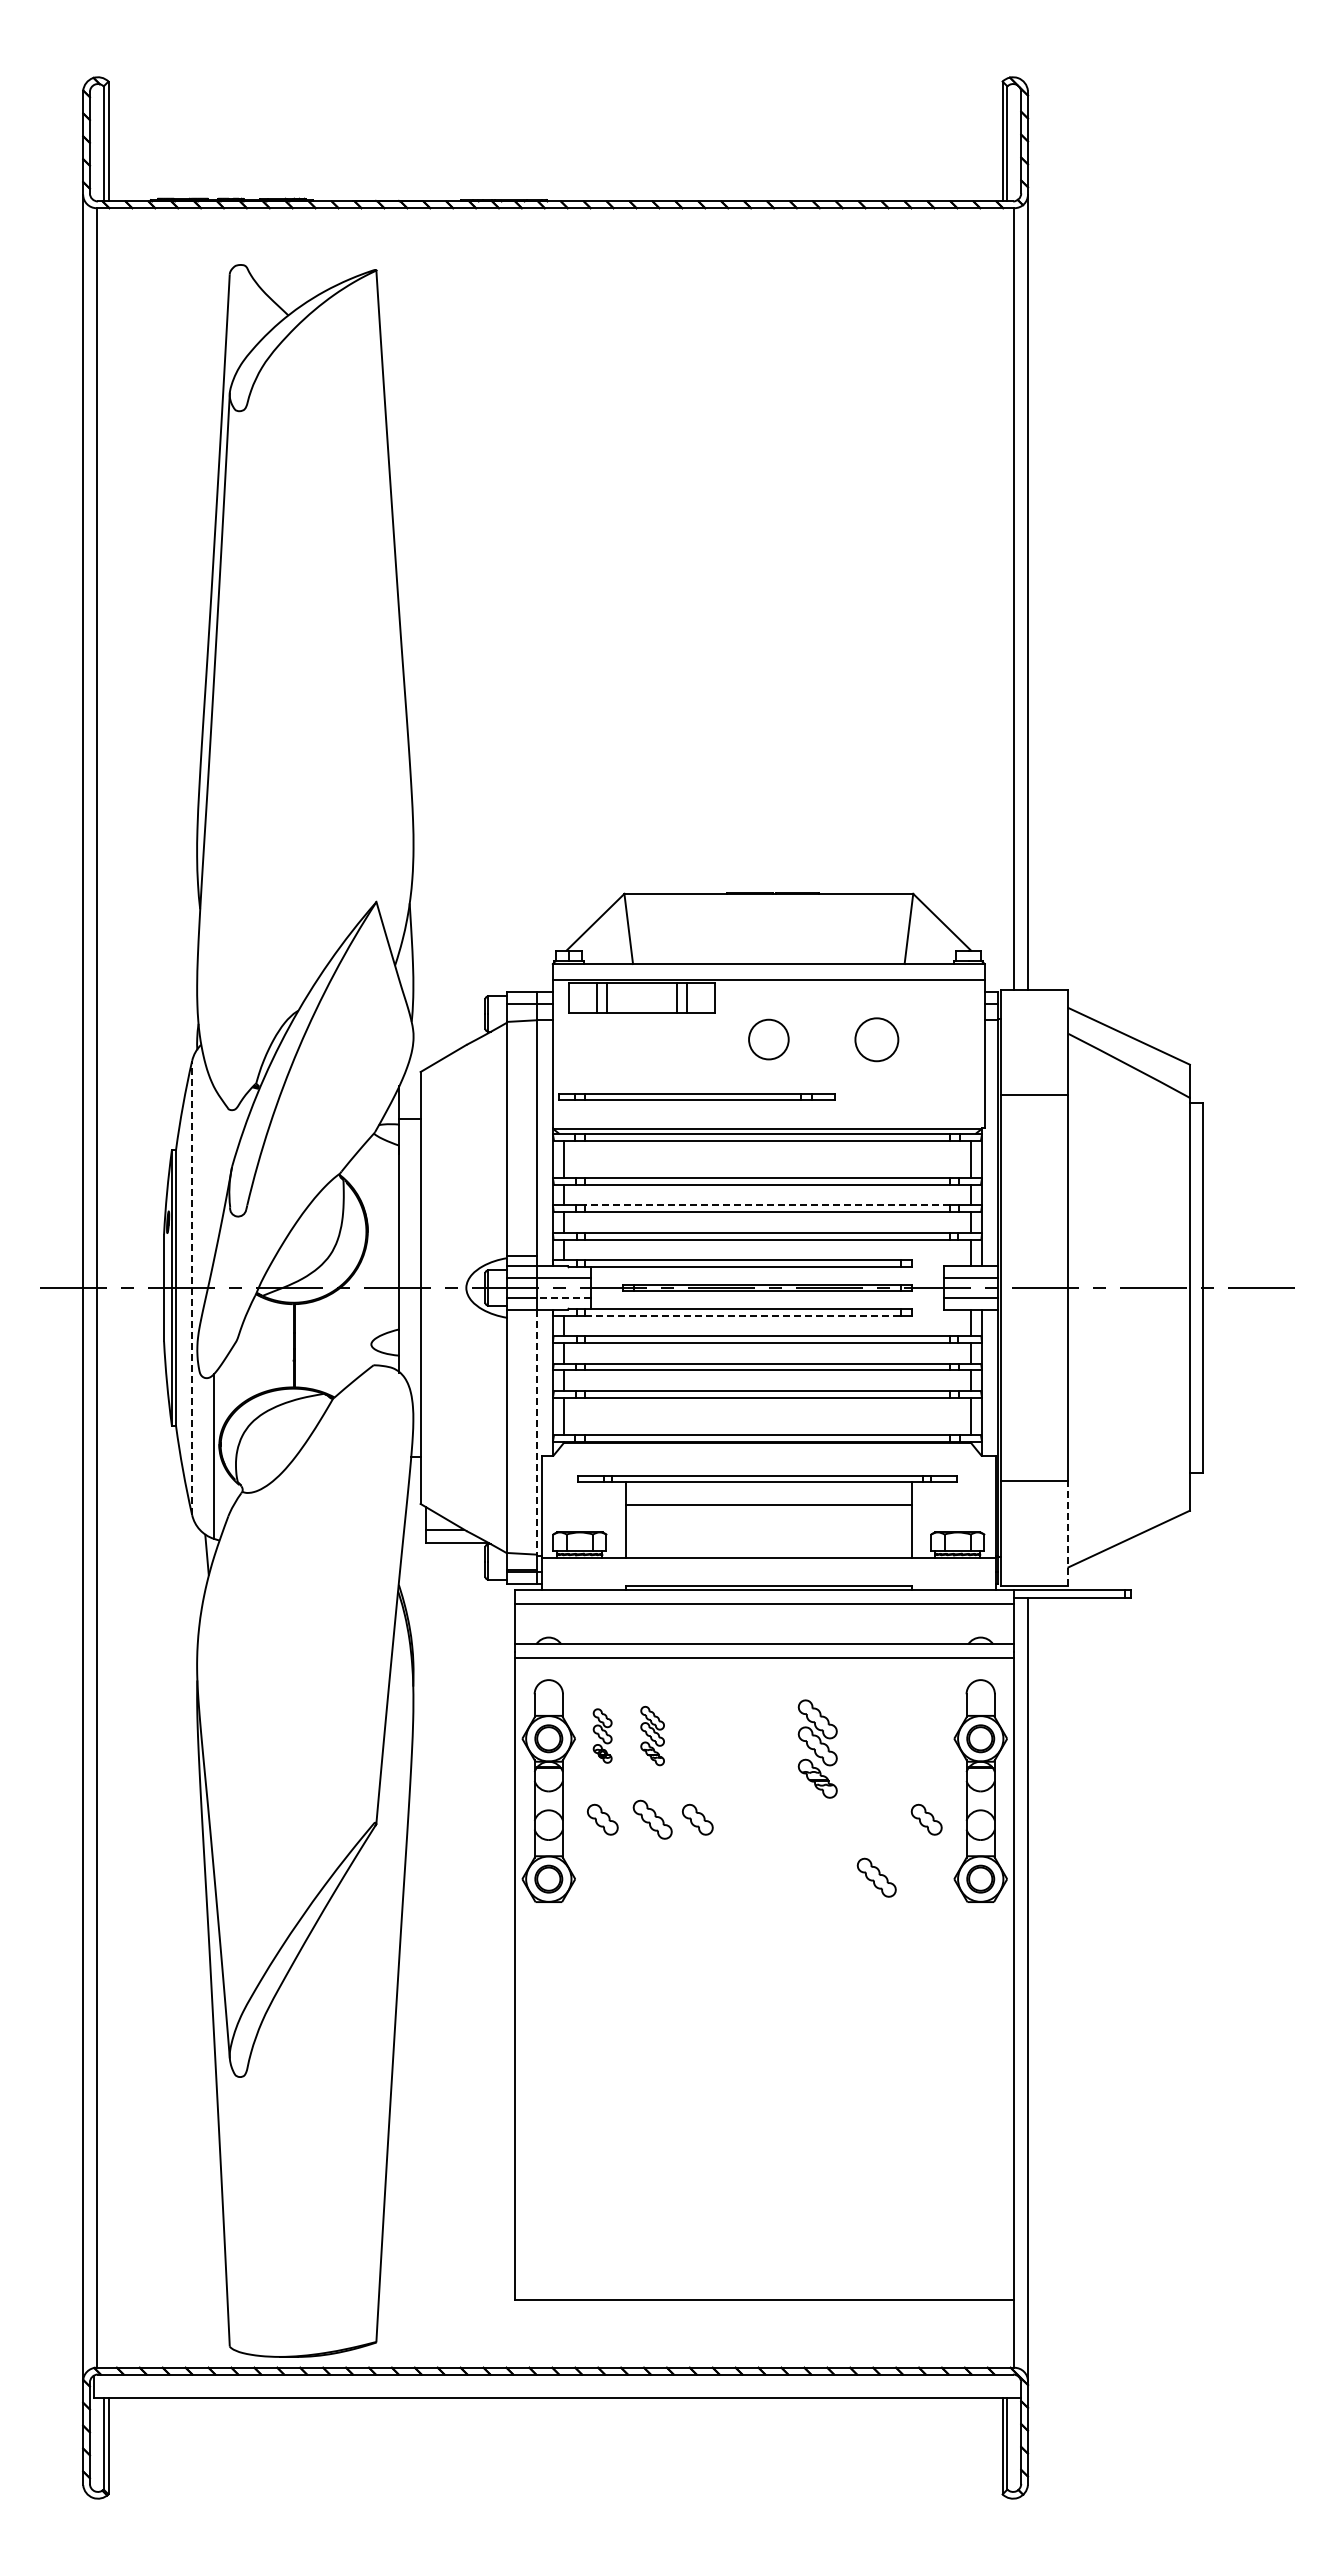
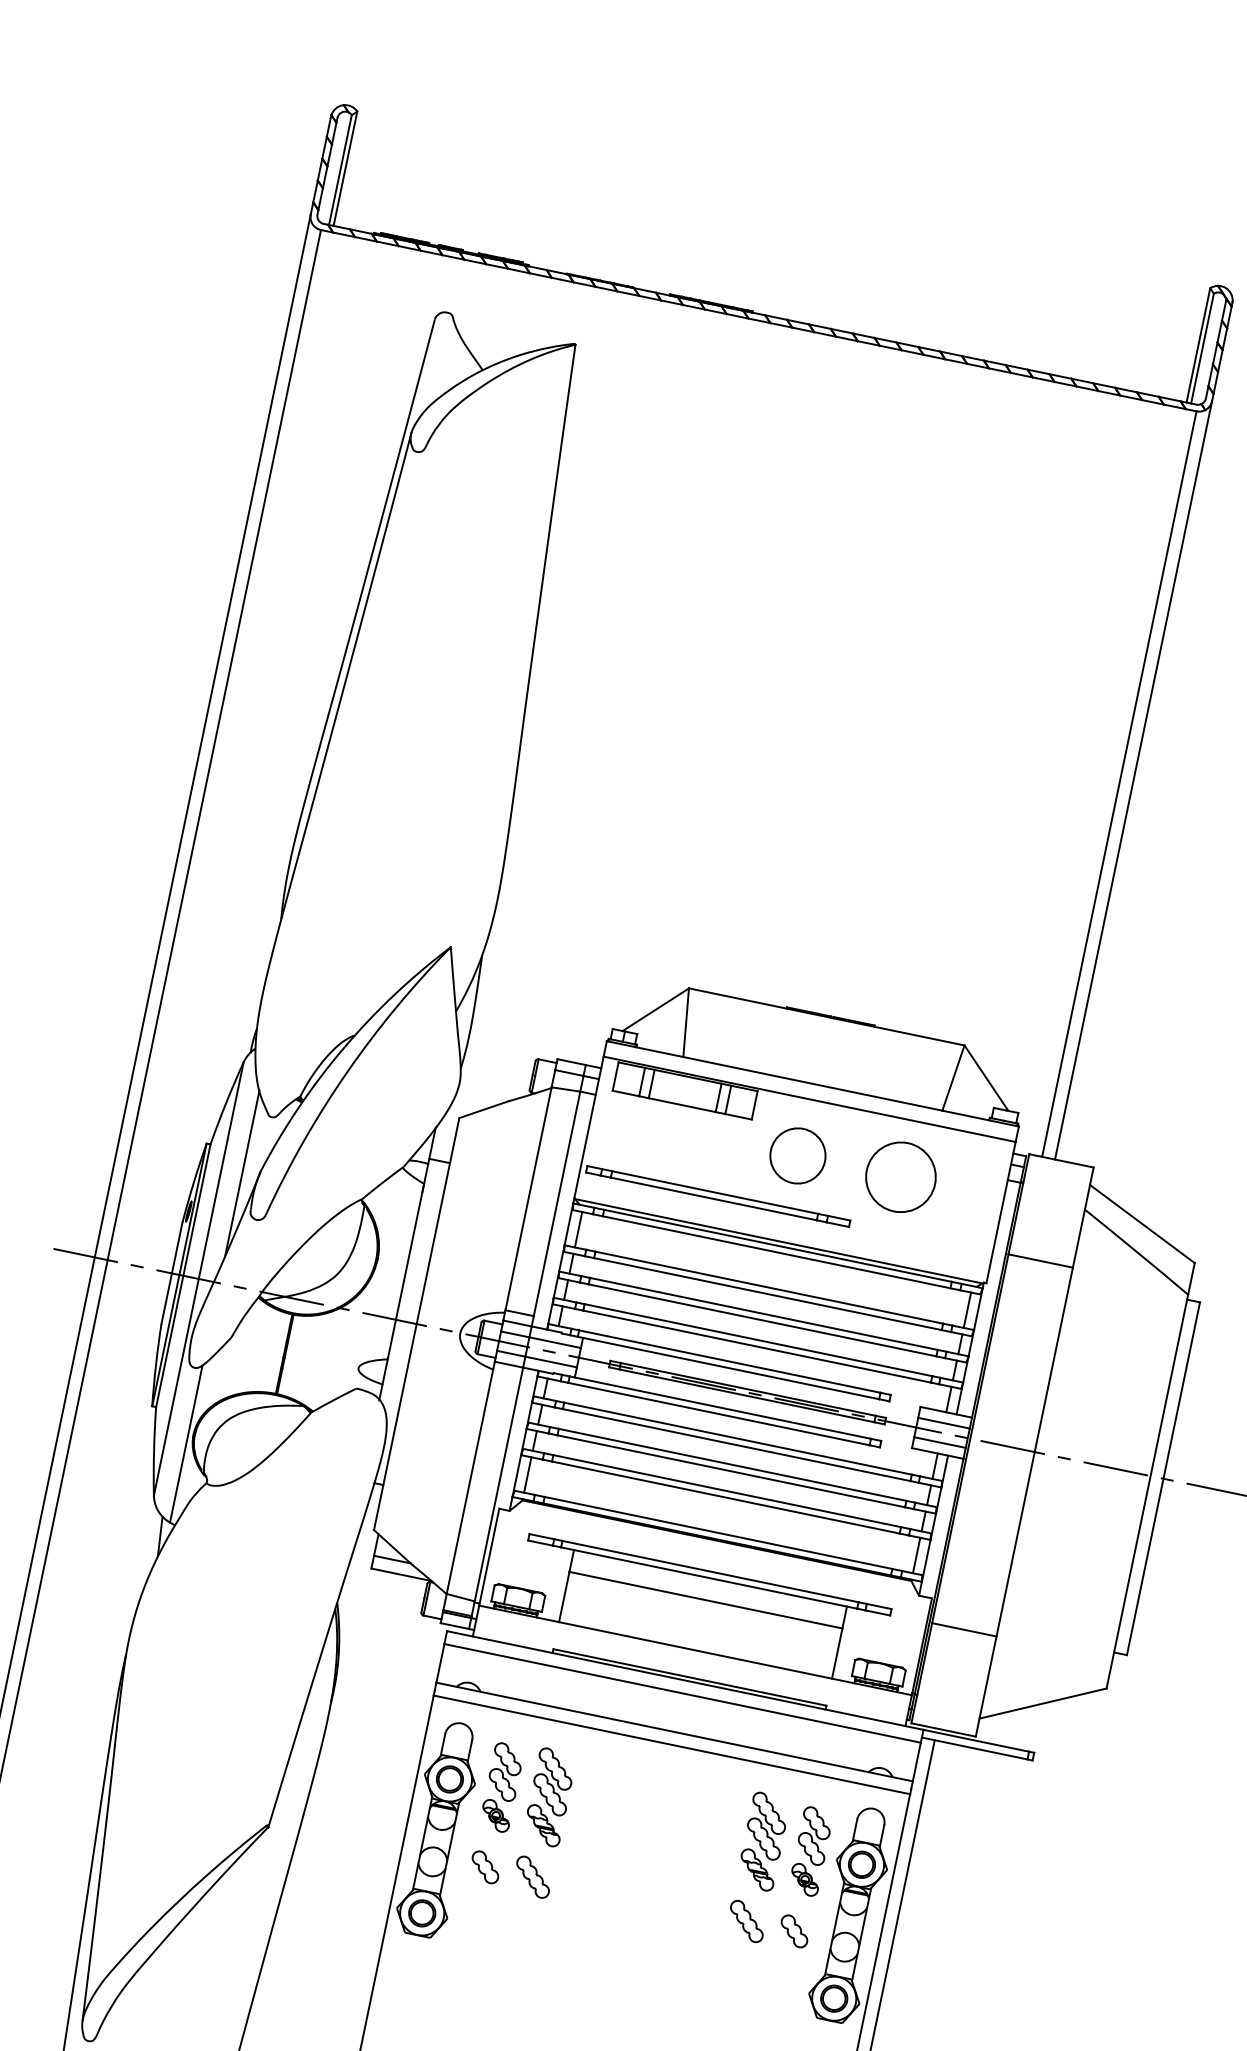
circle: (768, 1039) -> (797, 1155), size x1.43
circle: (876, 1039) -> (900, 1177), size x1.67
line: (213, 1173) -> (241, 1173), added
line: (766, 1205) -> (762, 1313), dashed -> solid
line: (192, 1287) -> (199, 1278), dashed -> solid
line: (563, 1298) -> (550, 1362), dashed -> solid
line: (743, 1315) -> (719, 1414), dashed -> solid
line: (536, 1432) -> (498, 1484), dashed -> solid
line: (1068, 1533) -> (986, 1686), dashed -> solid
part: (602, 1735) -> (501, 1786), size x1.67
part: (652, 1735) -> (549, 1796), size x1.67
part: (926, 1735) -> (810, 1850), added
part: (817, 1748) -> (763, 1841), moved
part: (697, 1819) -> (575, 1885), removed
part: (876, 1877) -> (746, 1921), moved

